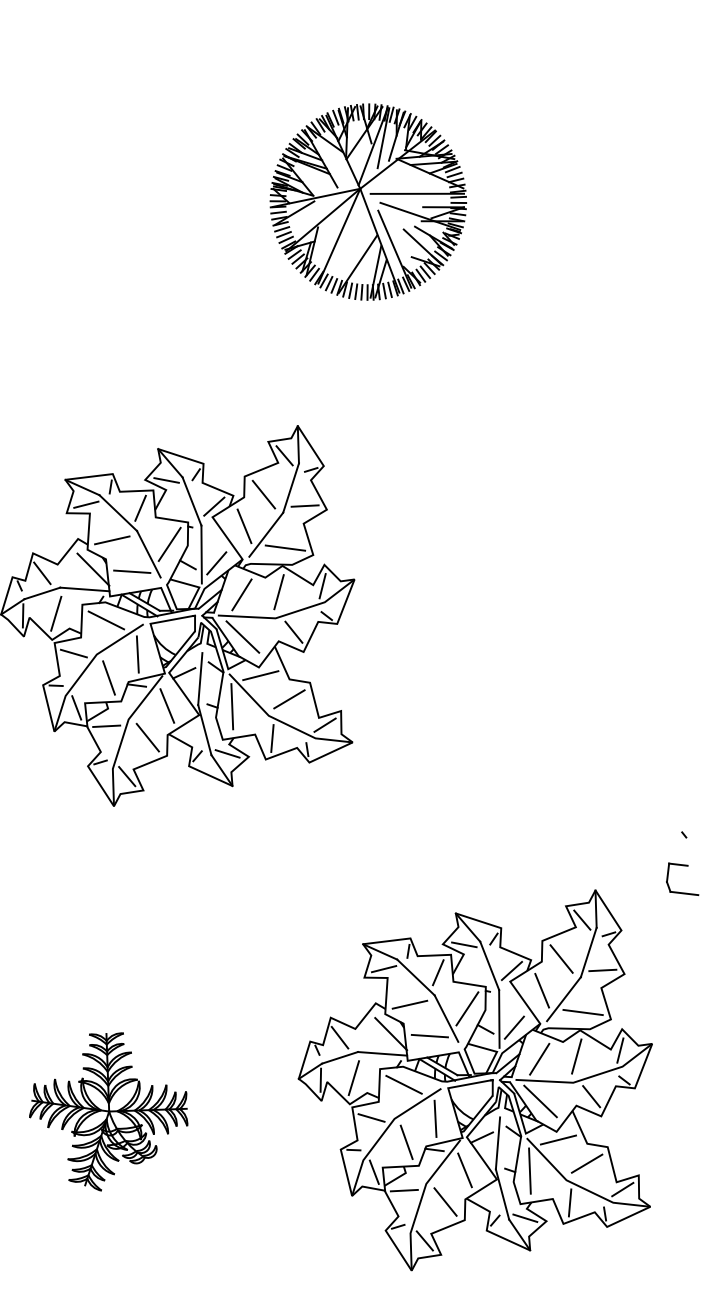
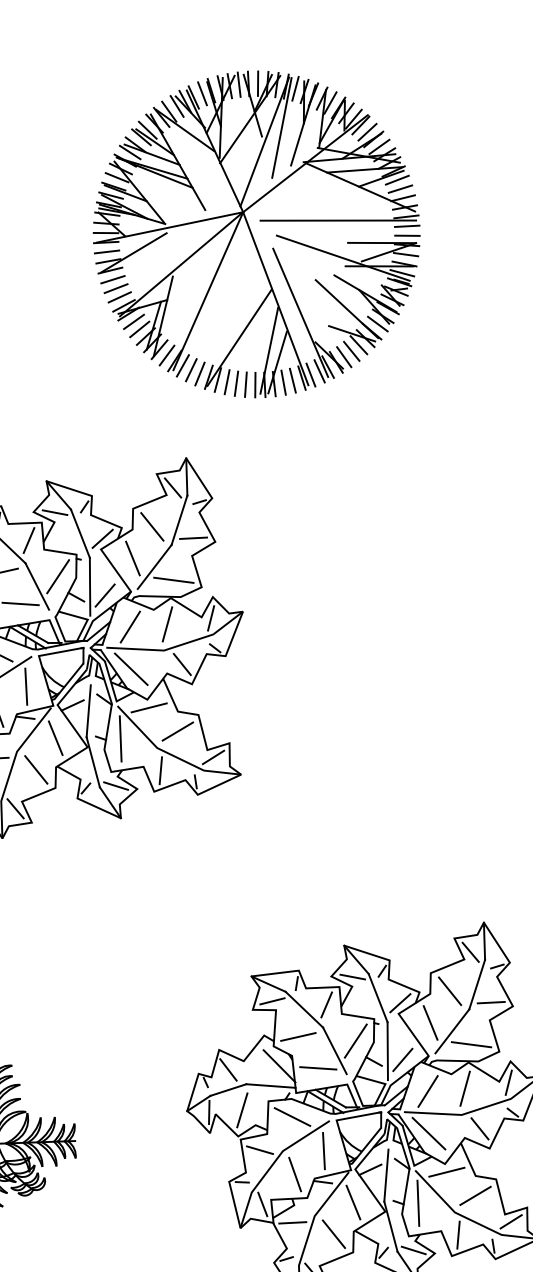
part: (368, 201) -> (256, 233), size x1.67

